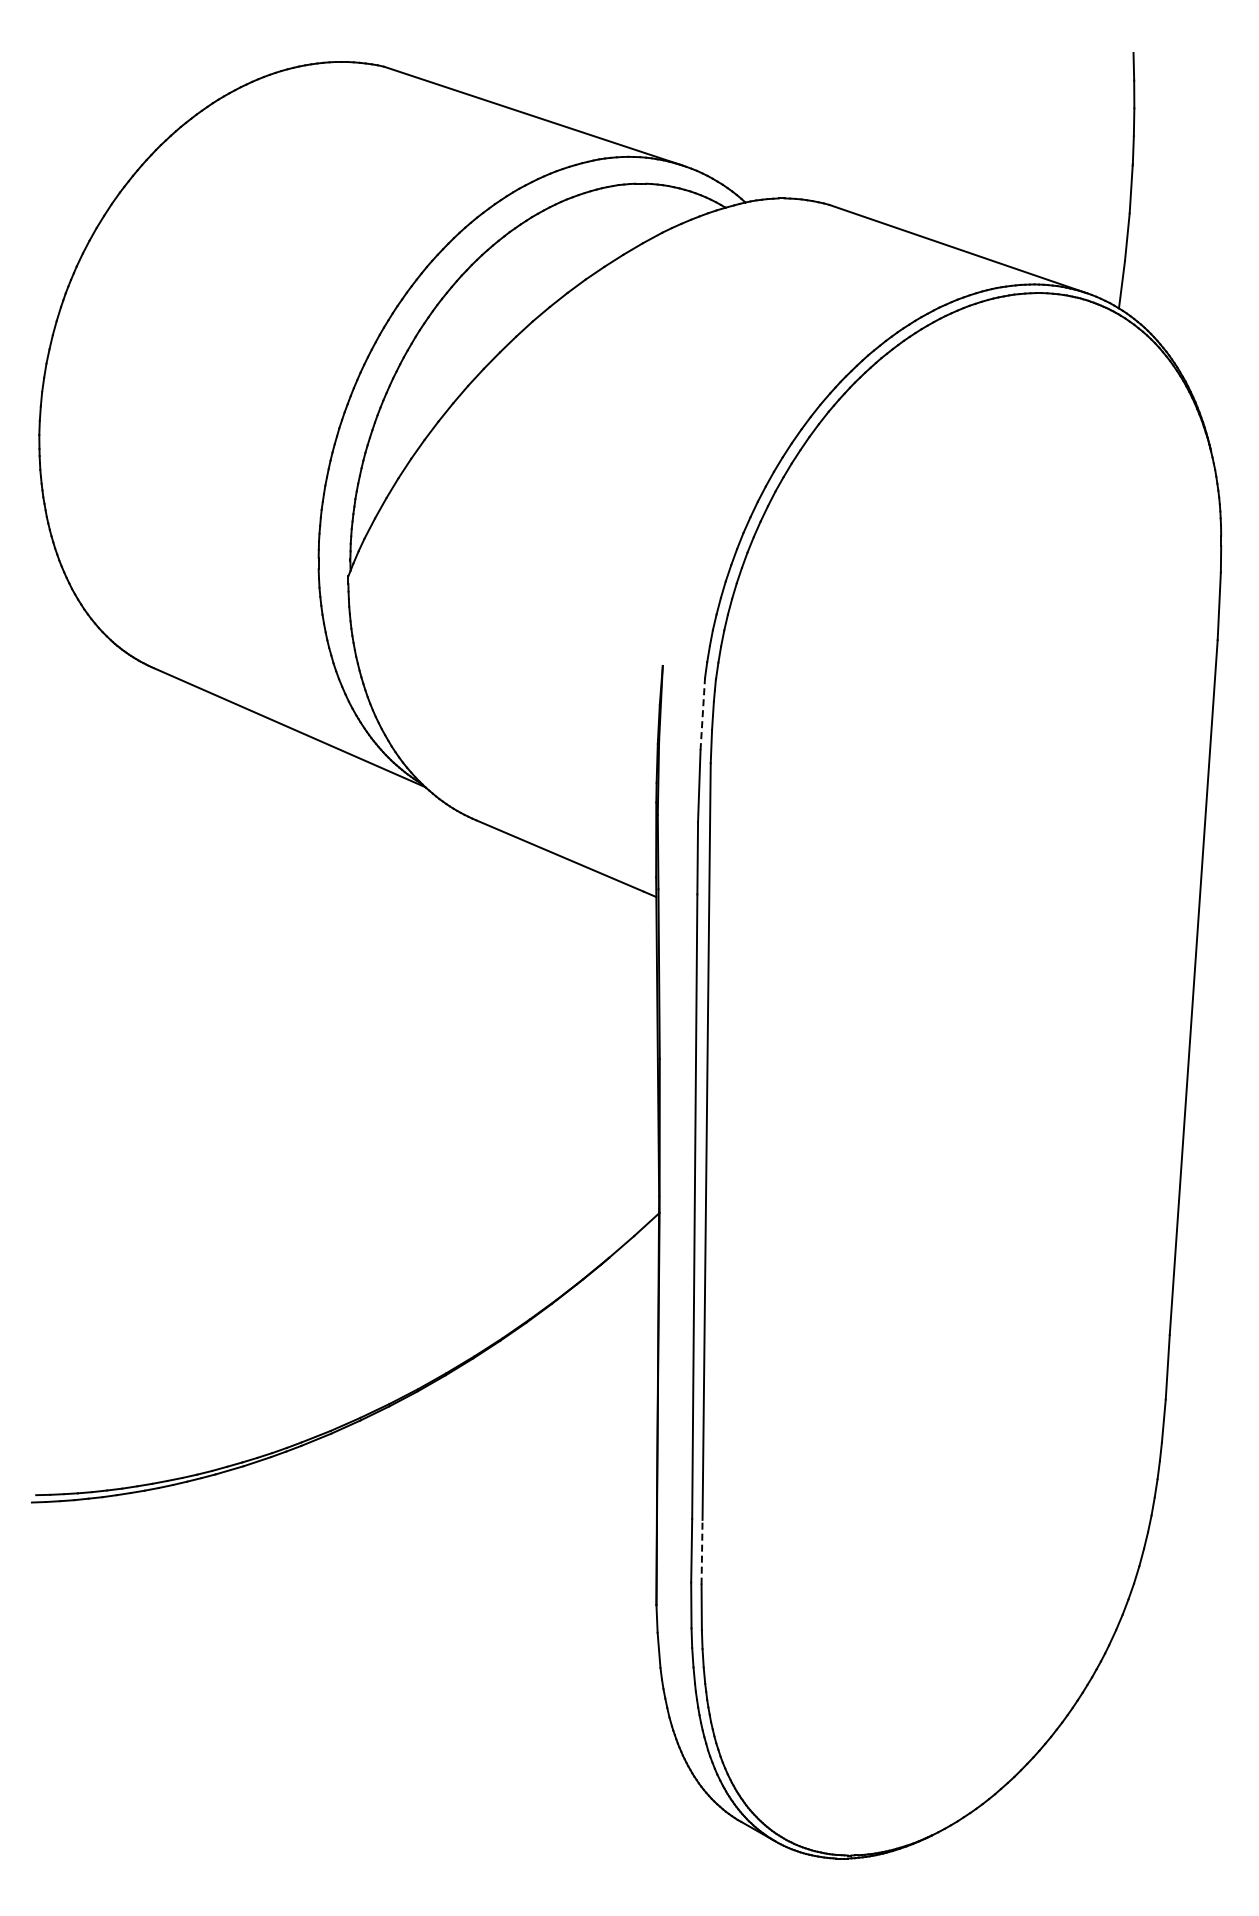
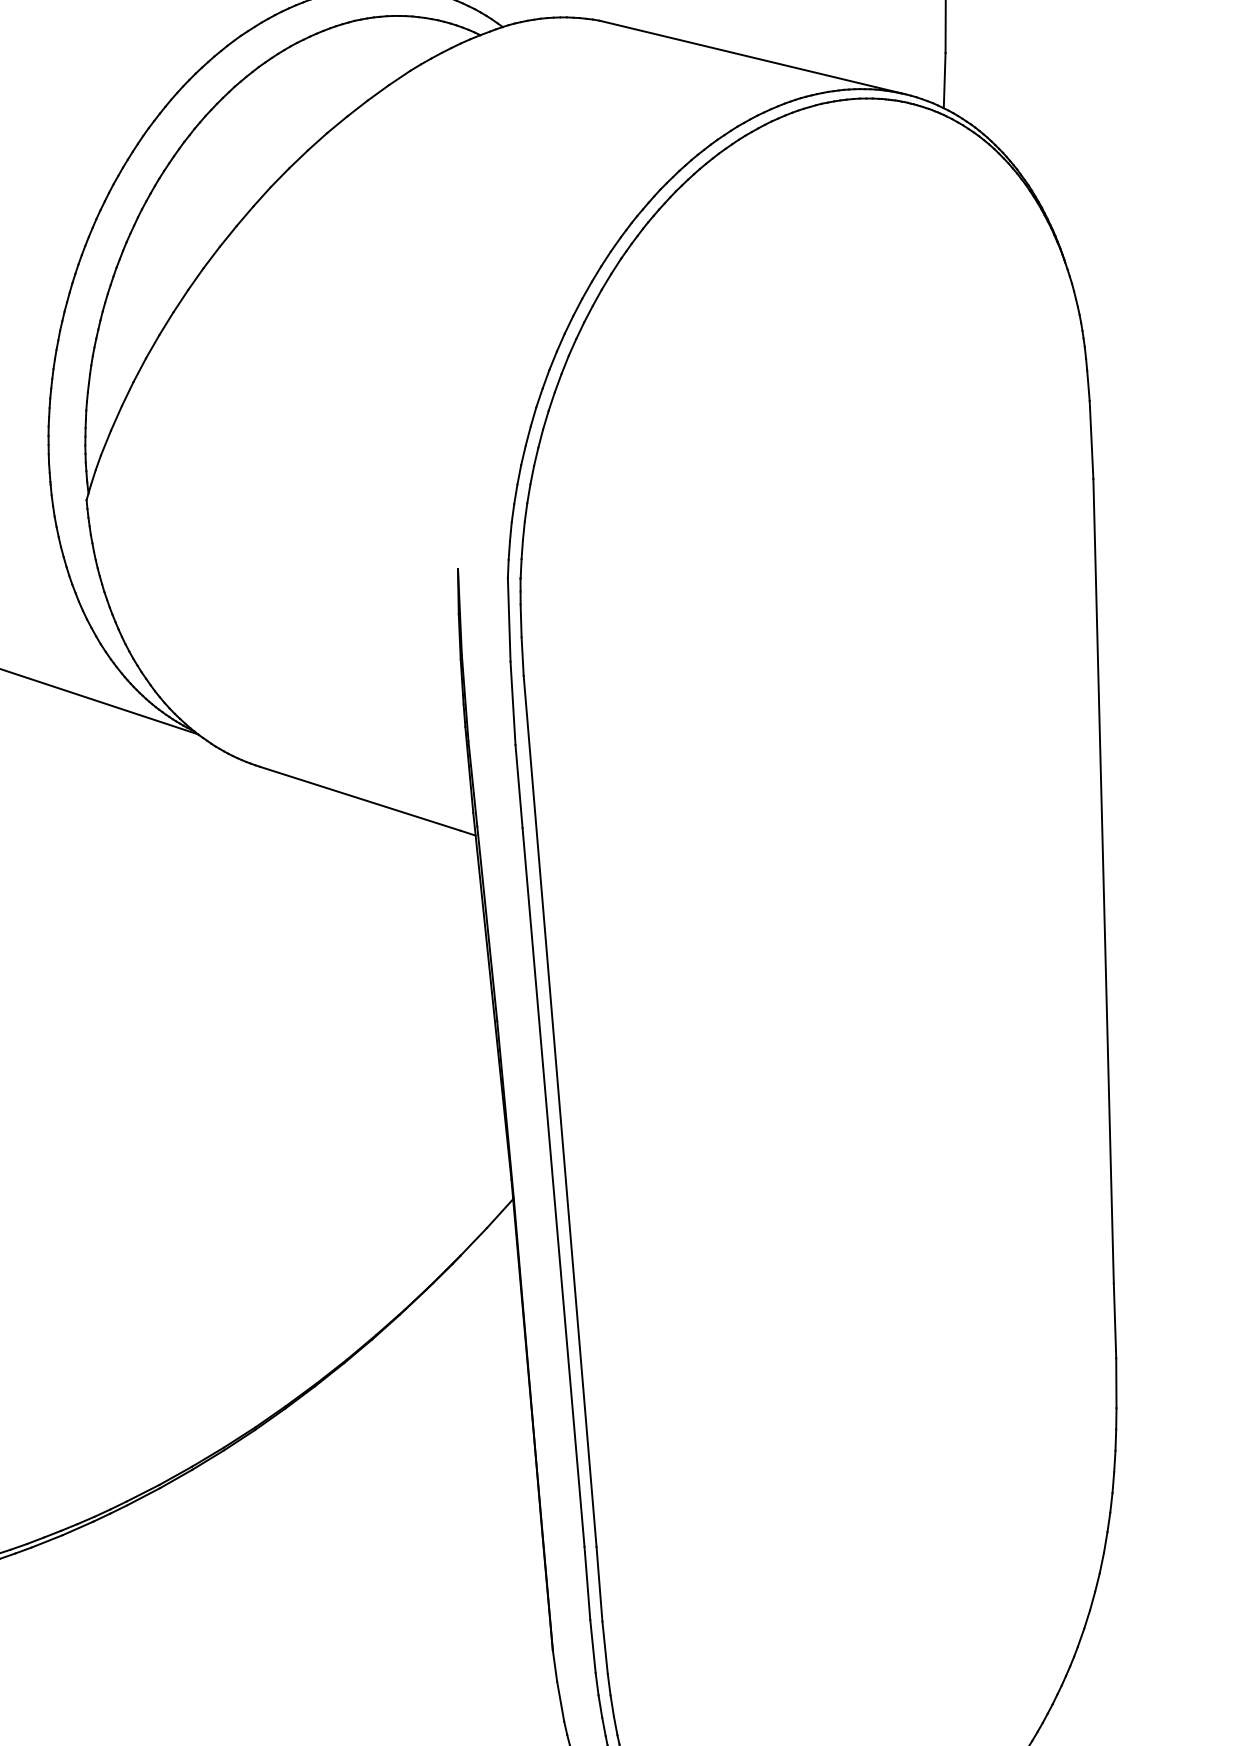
line: (702, 713) -> (508, 619), dashed -> solid
line: (702, 1551) -> (599, 1583), dashed -> solid

